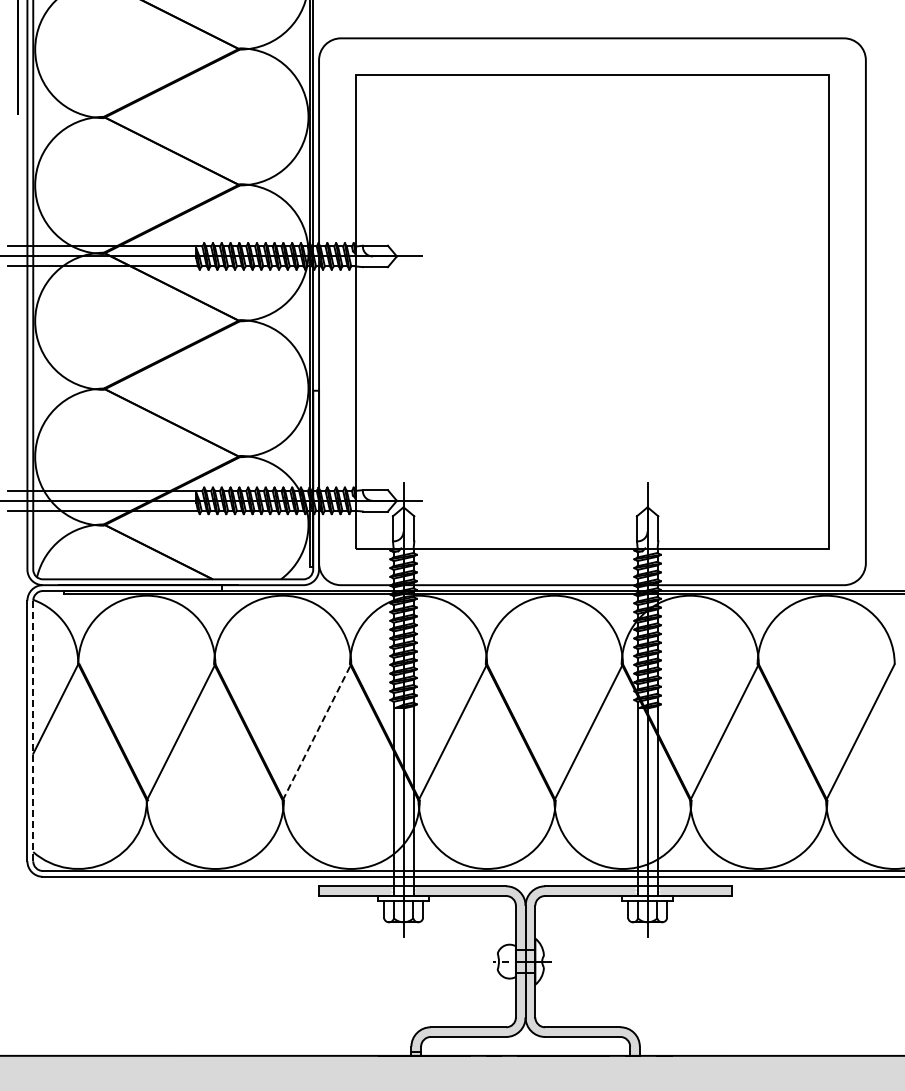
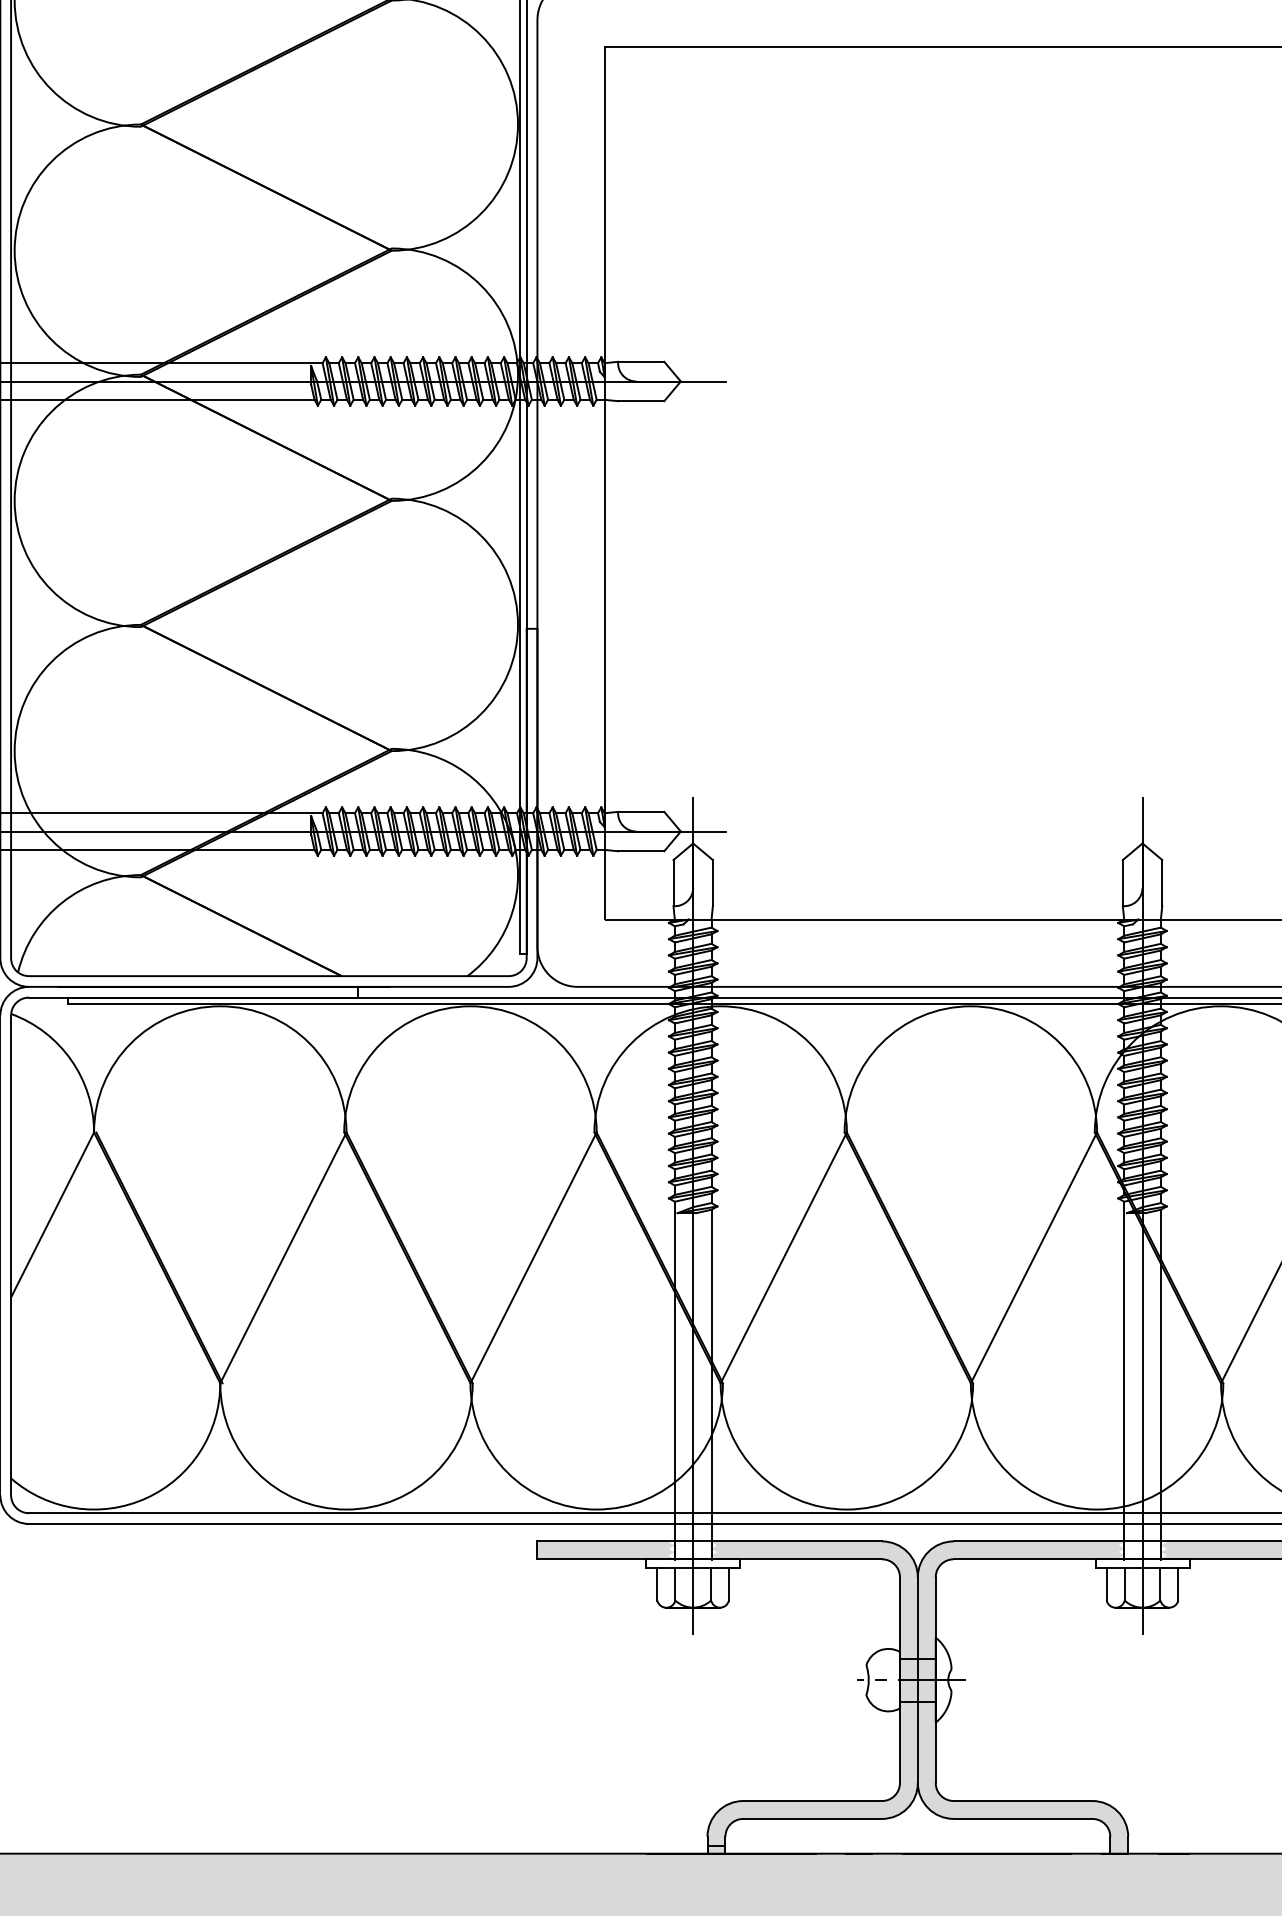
line: (33, 730) -> (11, 1254), dashed -> solid
line: (317, 731) -> (534, 1256), dashed -> solid

